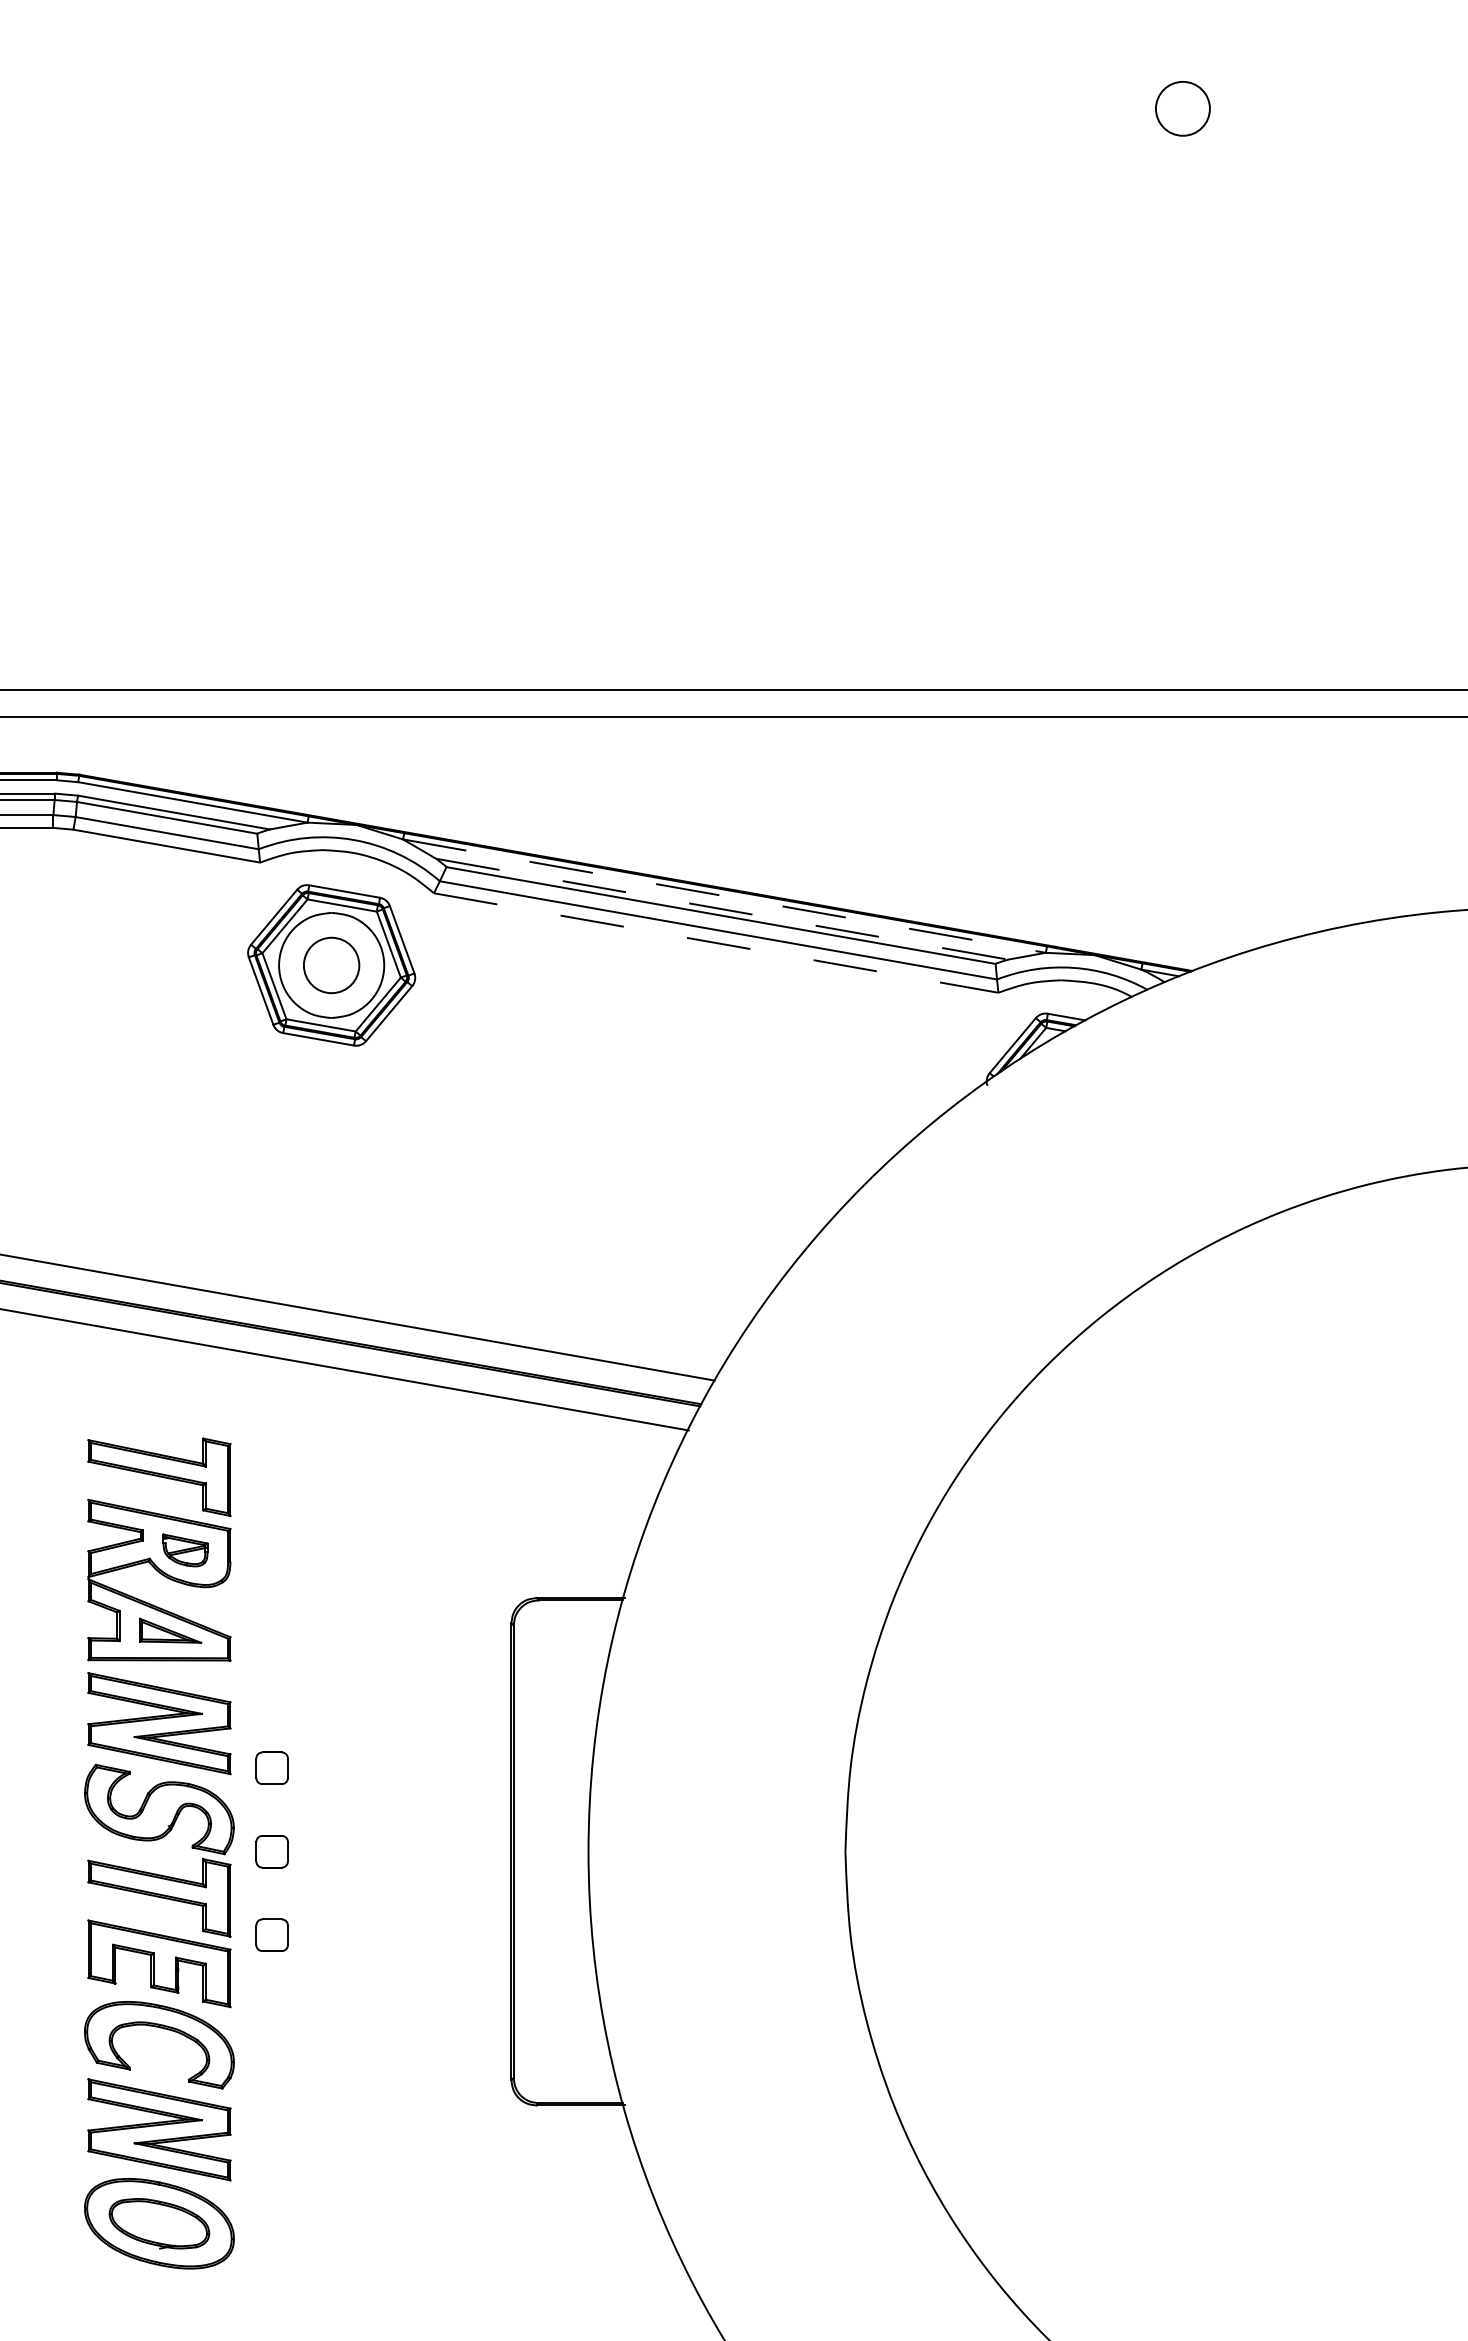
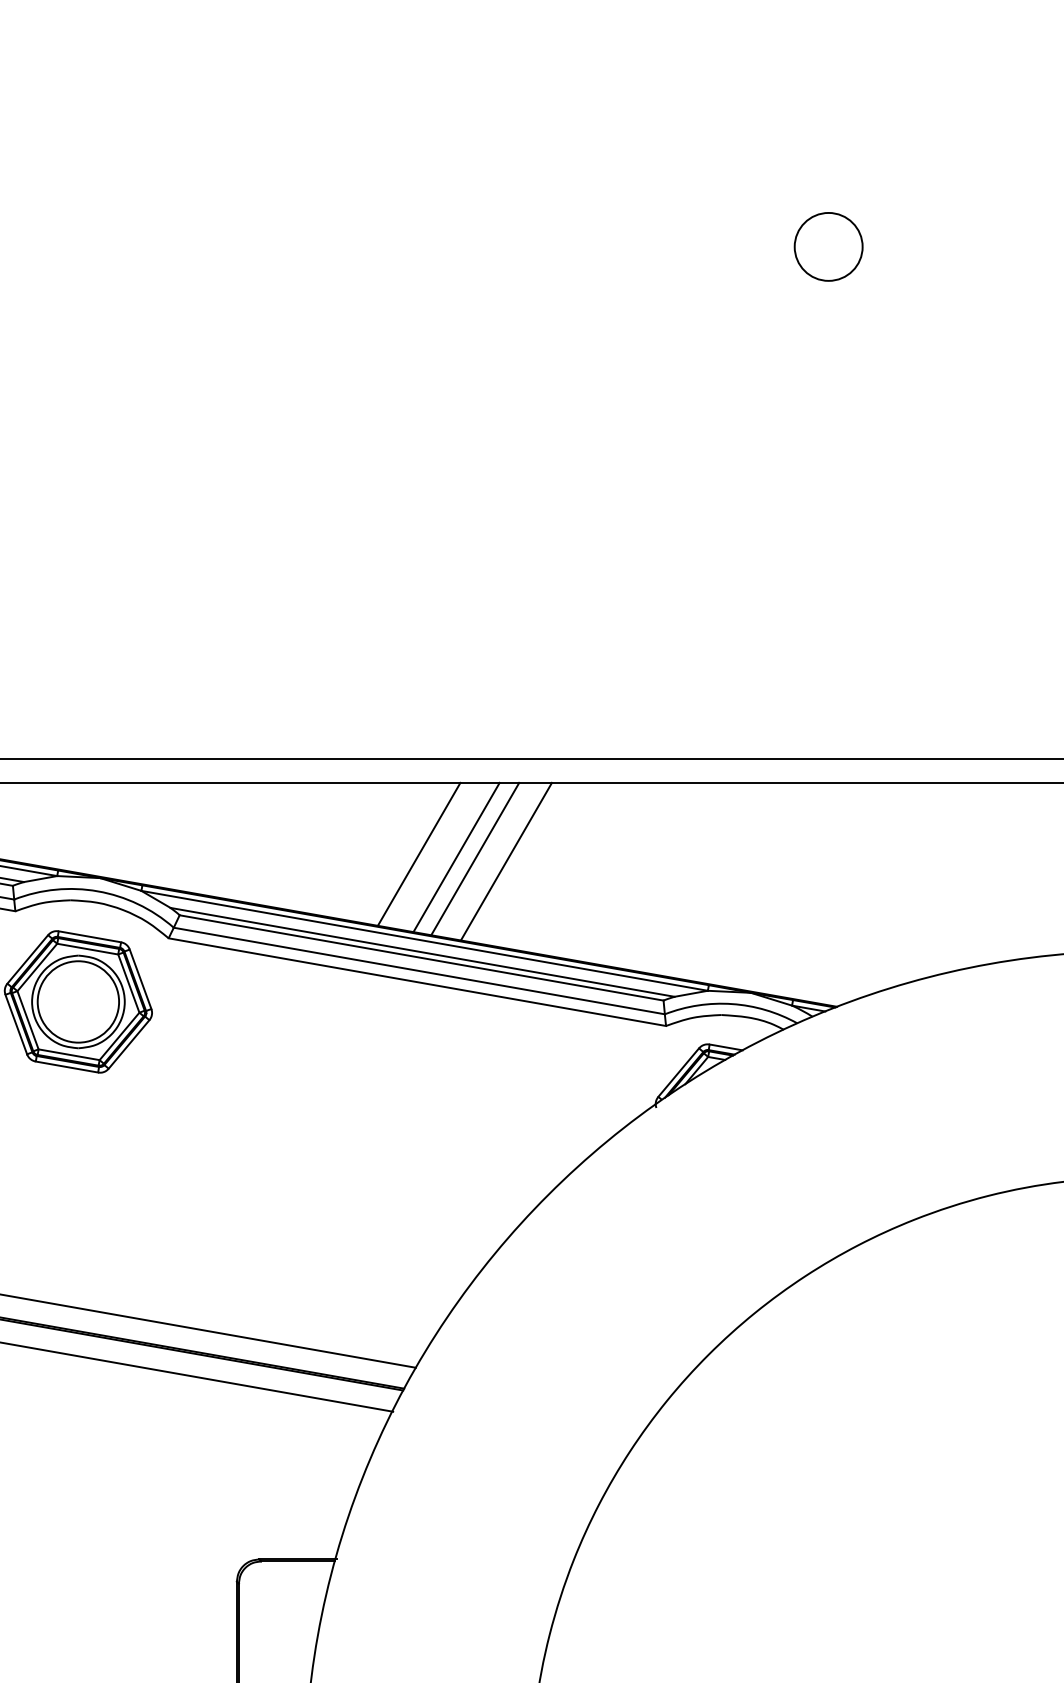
circle: (1182, 108) -> (828, 246), size x1.43
line: (718, 797) -> (419, 853), added
line: (760, 801) -> (456, 857), added
line: (781, 802) -> (474, 858), added
line: (816, 805) -> (505, 860), added
line: (724, 896) -> (424, 941), dashed -> solid
line: (722, 909) -> (422, 952), dashed -> solid
line: (716, 943) -> (417, 982), dashed -> solid
circle: (331, 965) -> (78, 1001), size x1.67

